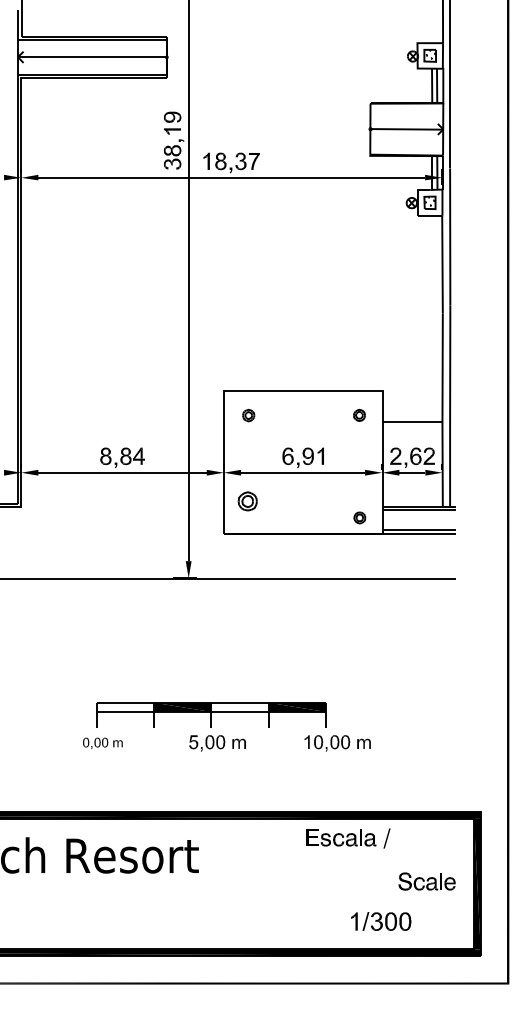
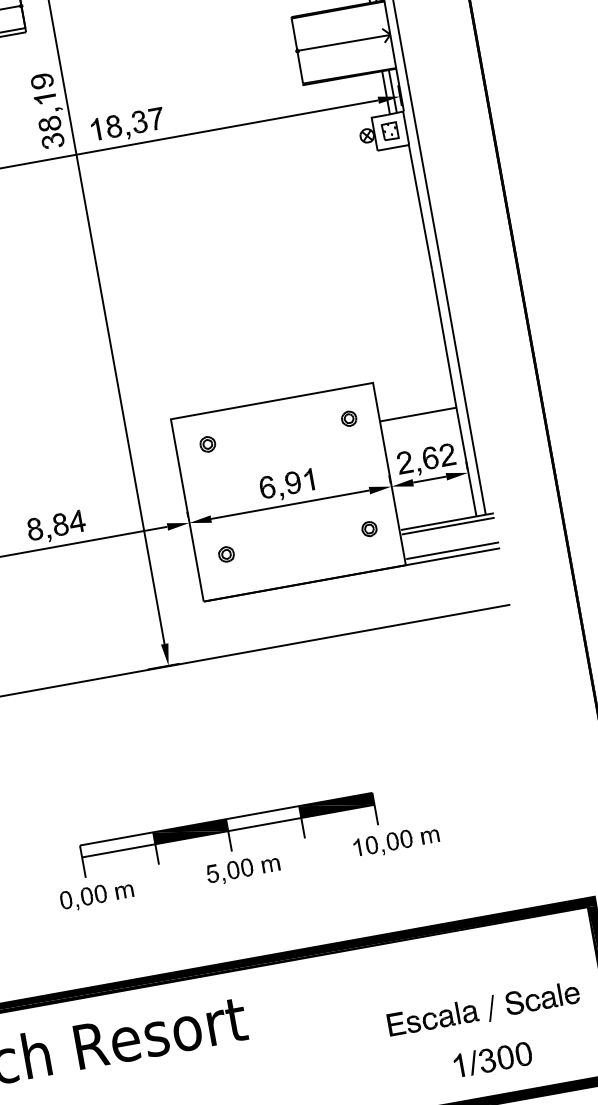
part: (247, 501) -> (226, 554), size x0.62
part: (359, 517) -> (368, 528), moved
part: (102, 743) -> (96, 896), size x1.43
part: (348, 838) -> (442, 1017), moved

